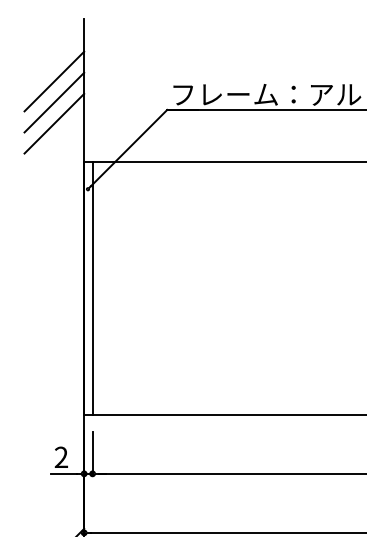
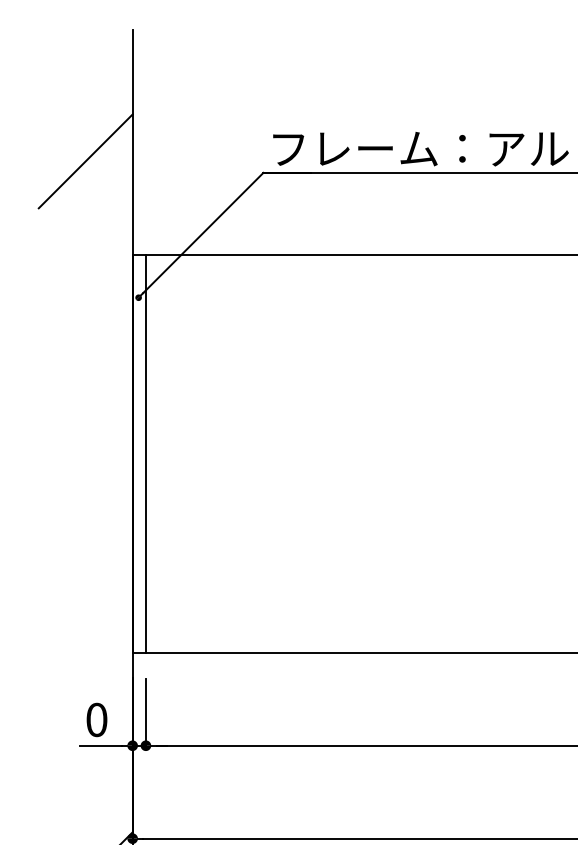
line: (54, 81) -> (85, 128), removed
line: (54, 123) -> (85, 194), removed
text: (61, 457) -> (96, 720), 2 -> 0

